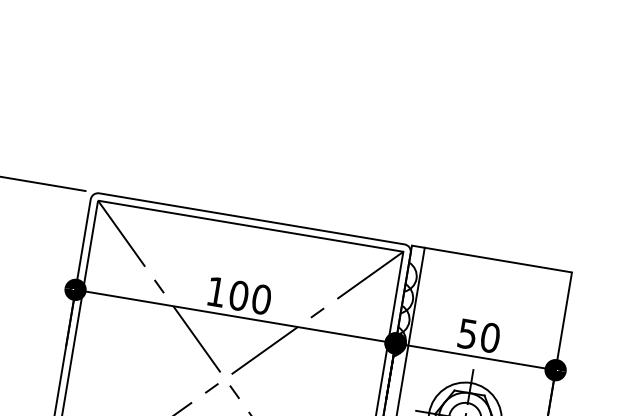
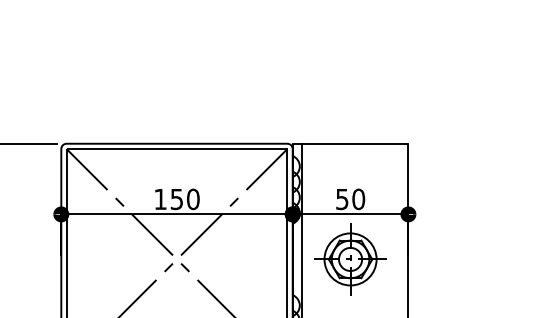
text: (238, 295) -> (176, 199), 100 -> 150

